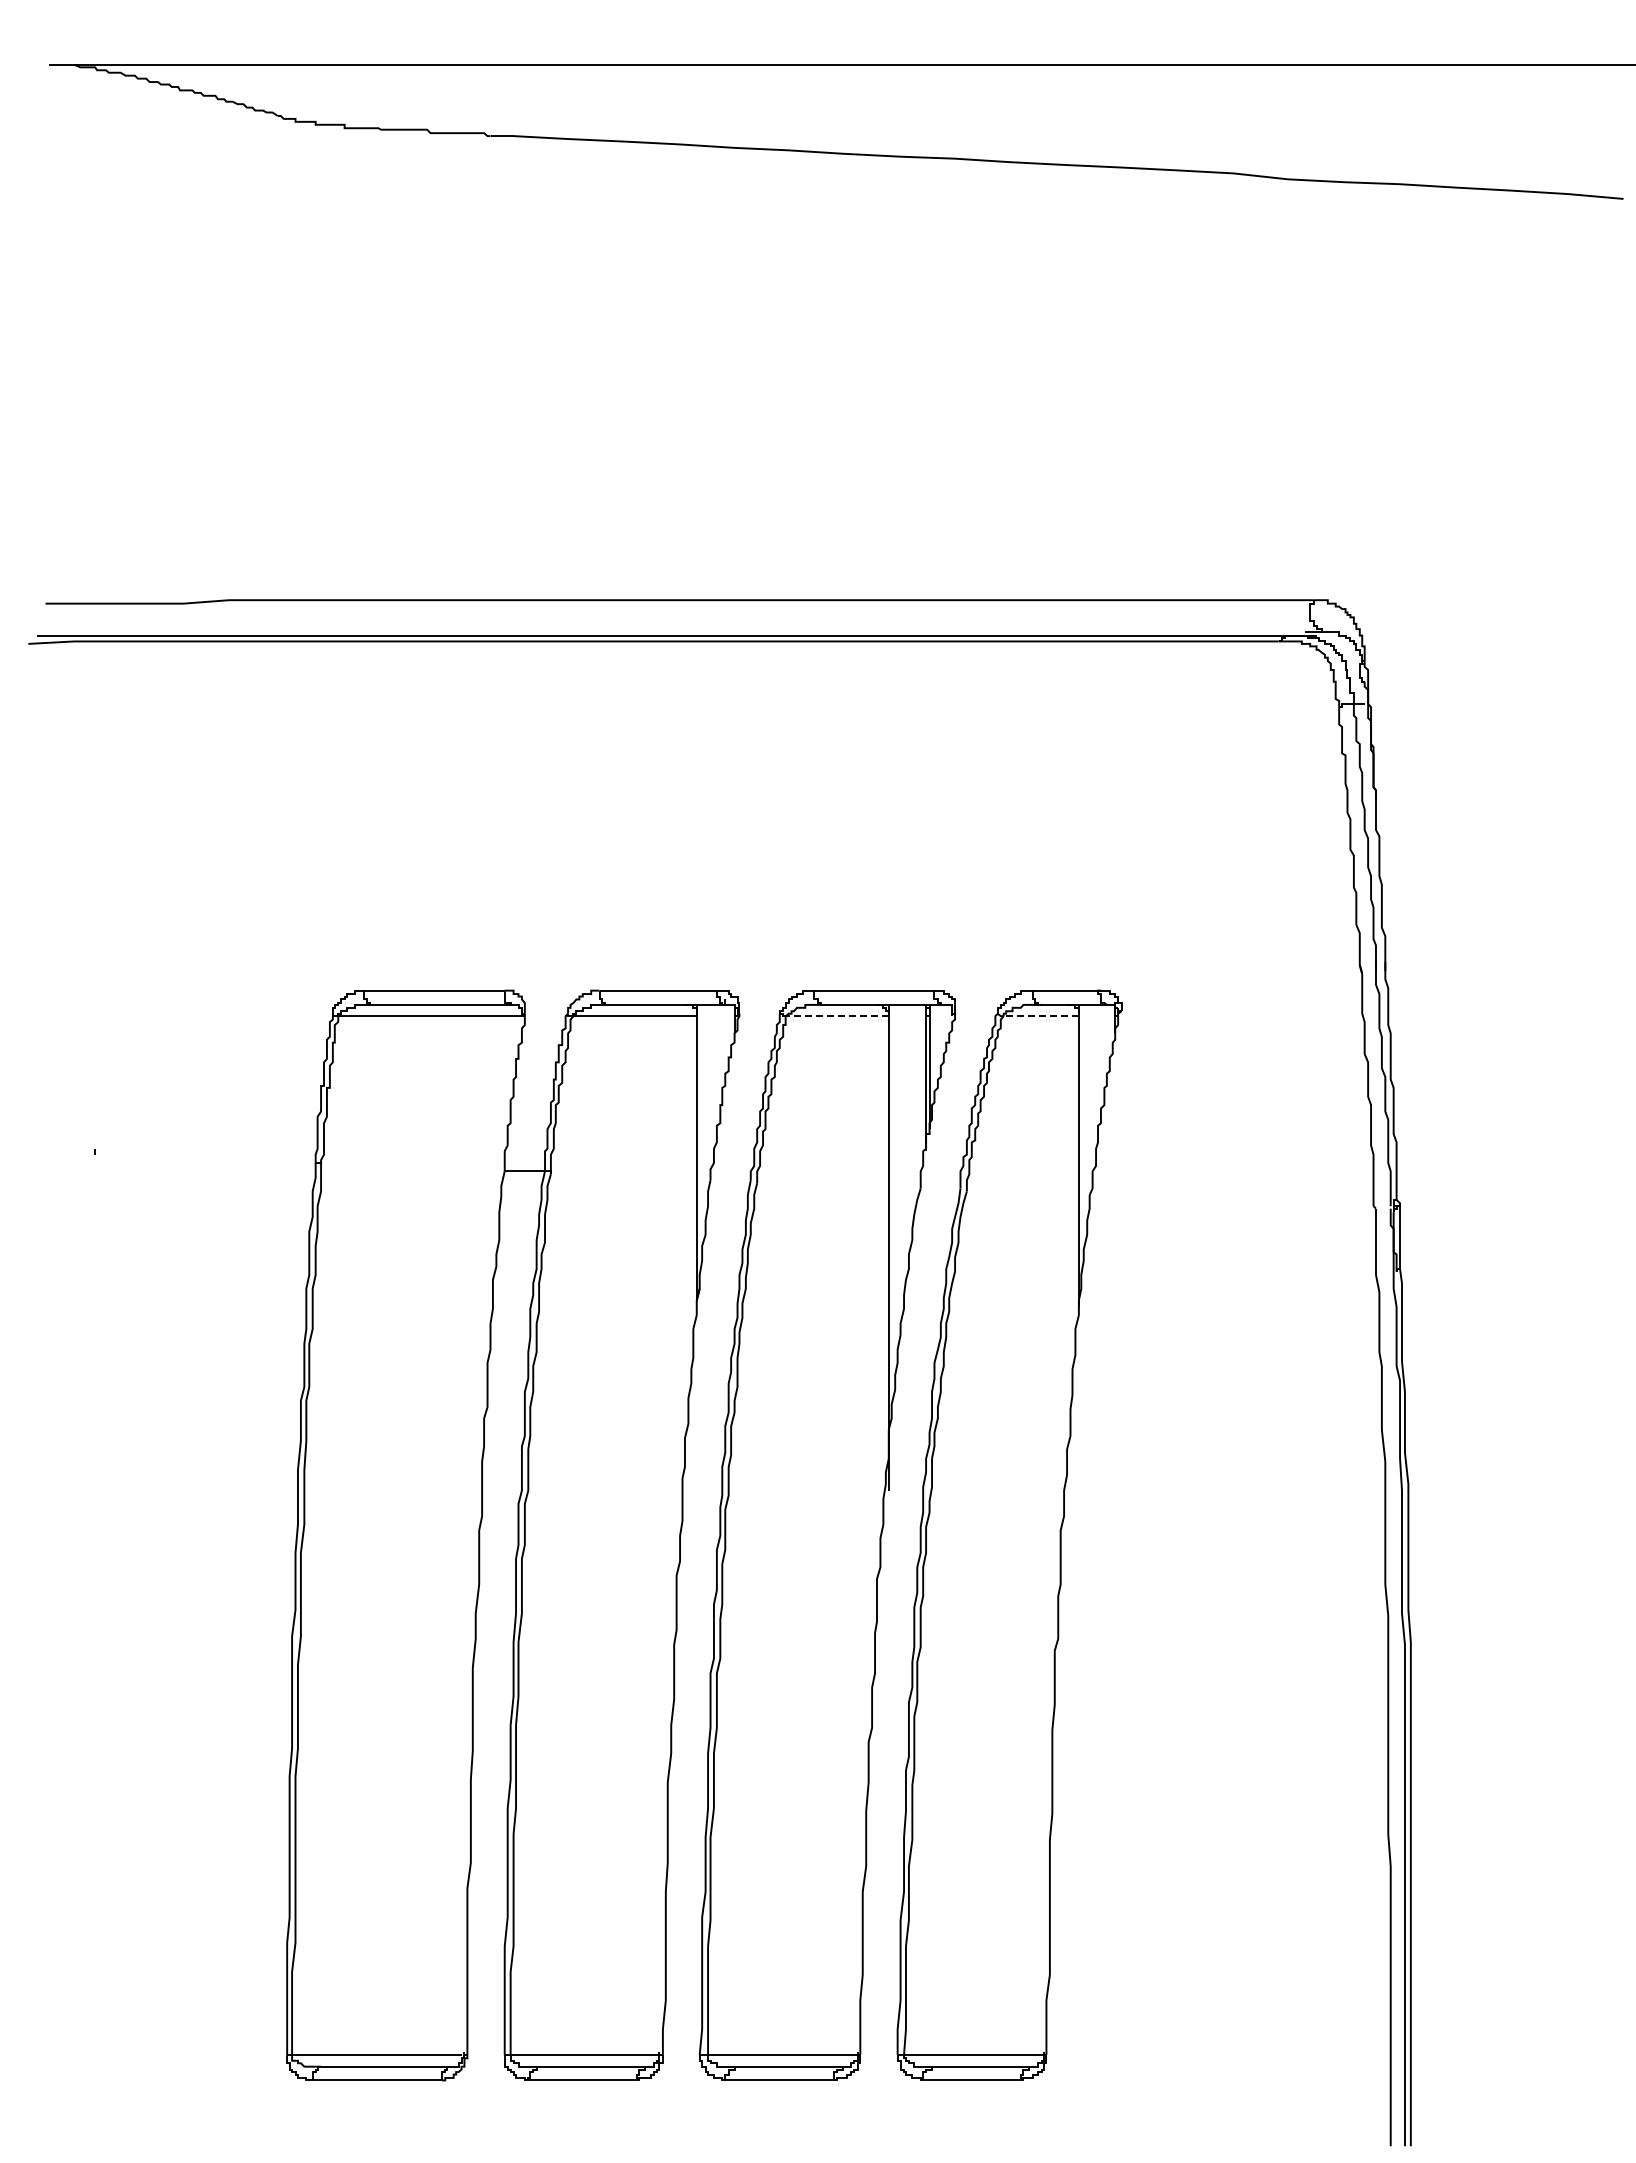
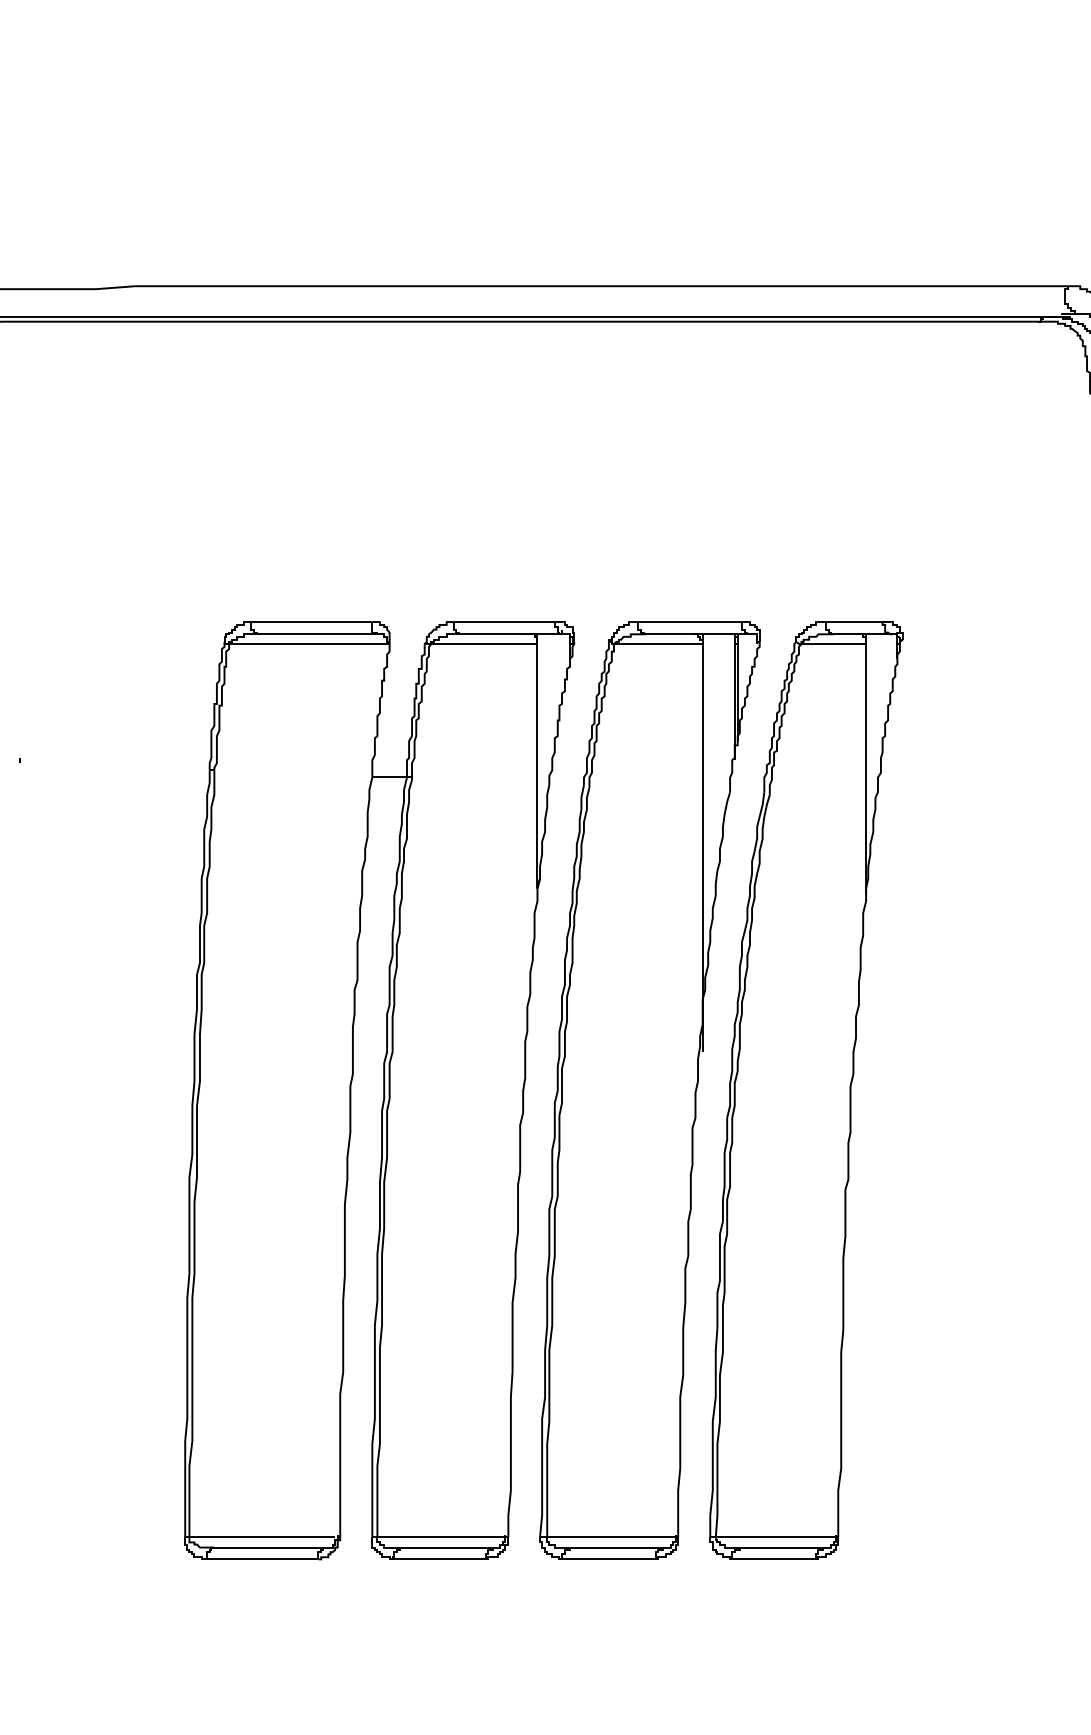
line: (837, 1016) -> (658, 644), dashed -> solid
line: (1041, 1016) -> (834, 644), dashed -> solid

